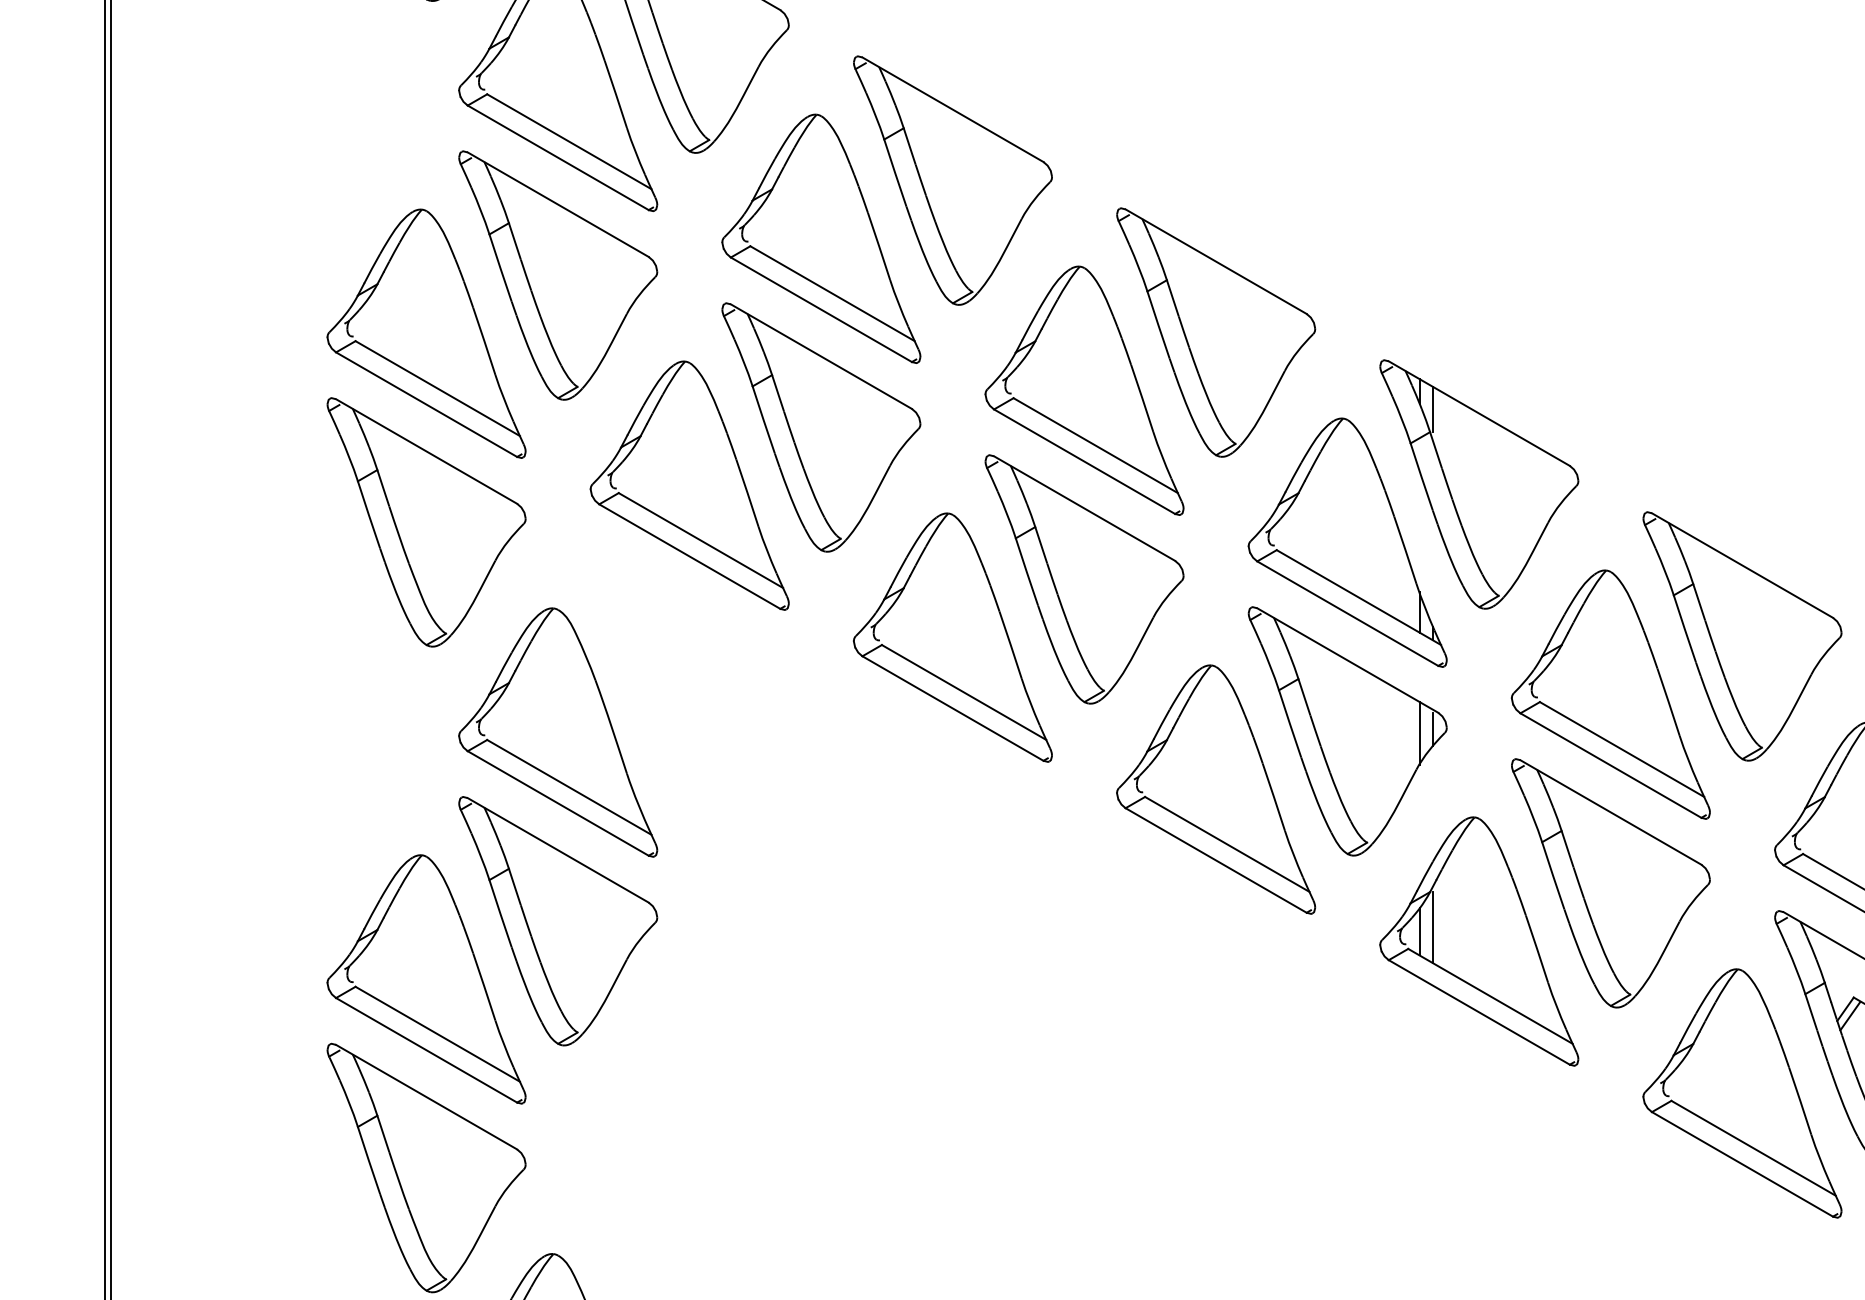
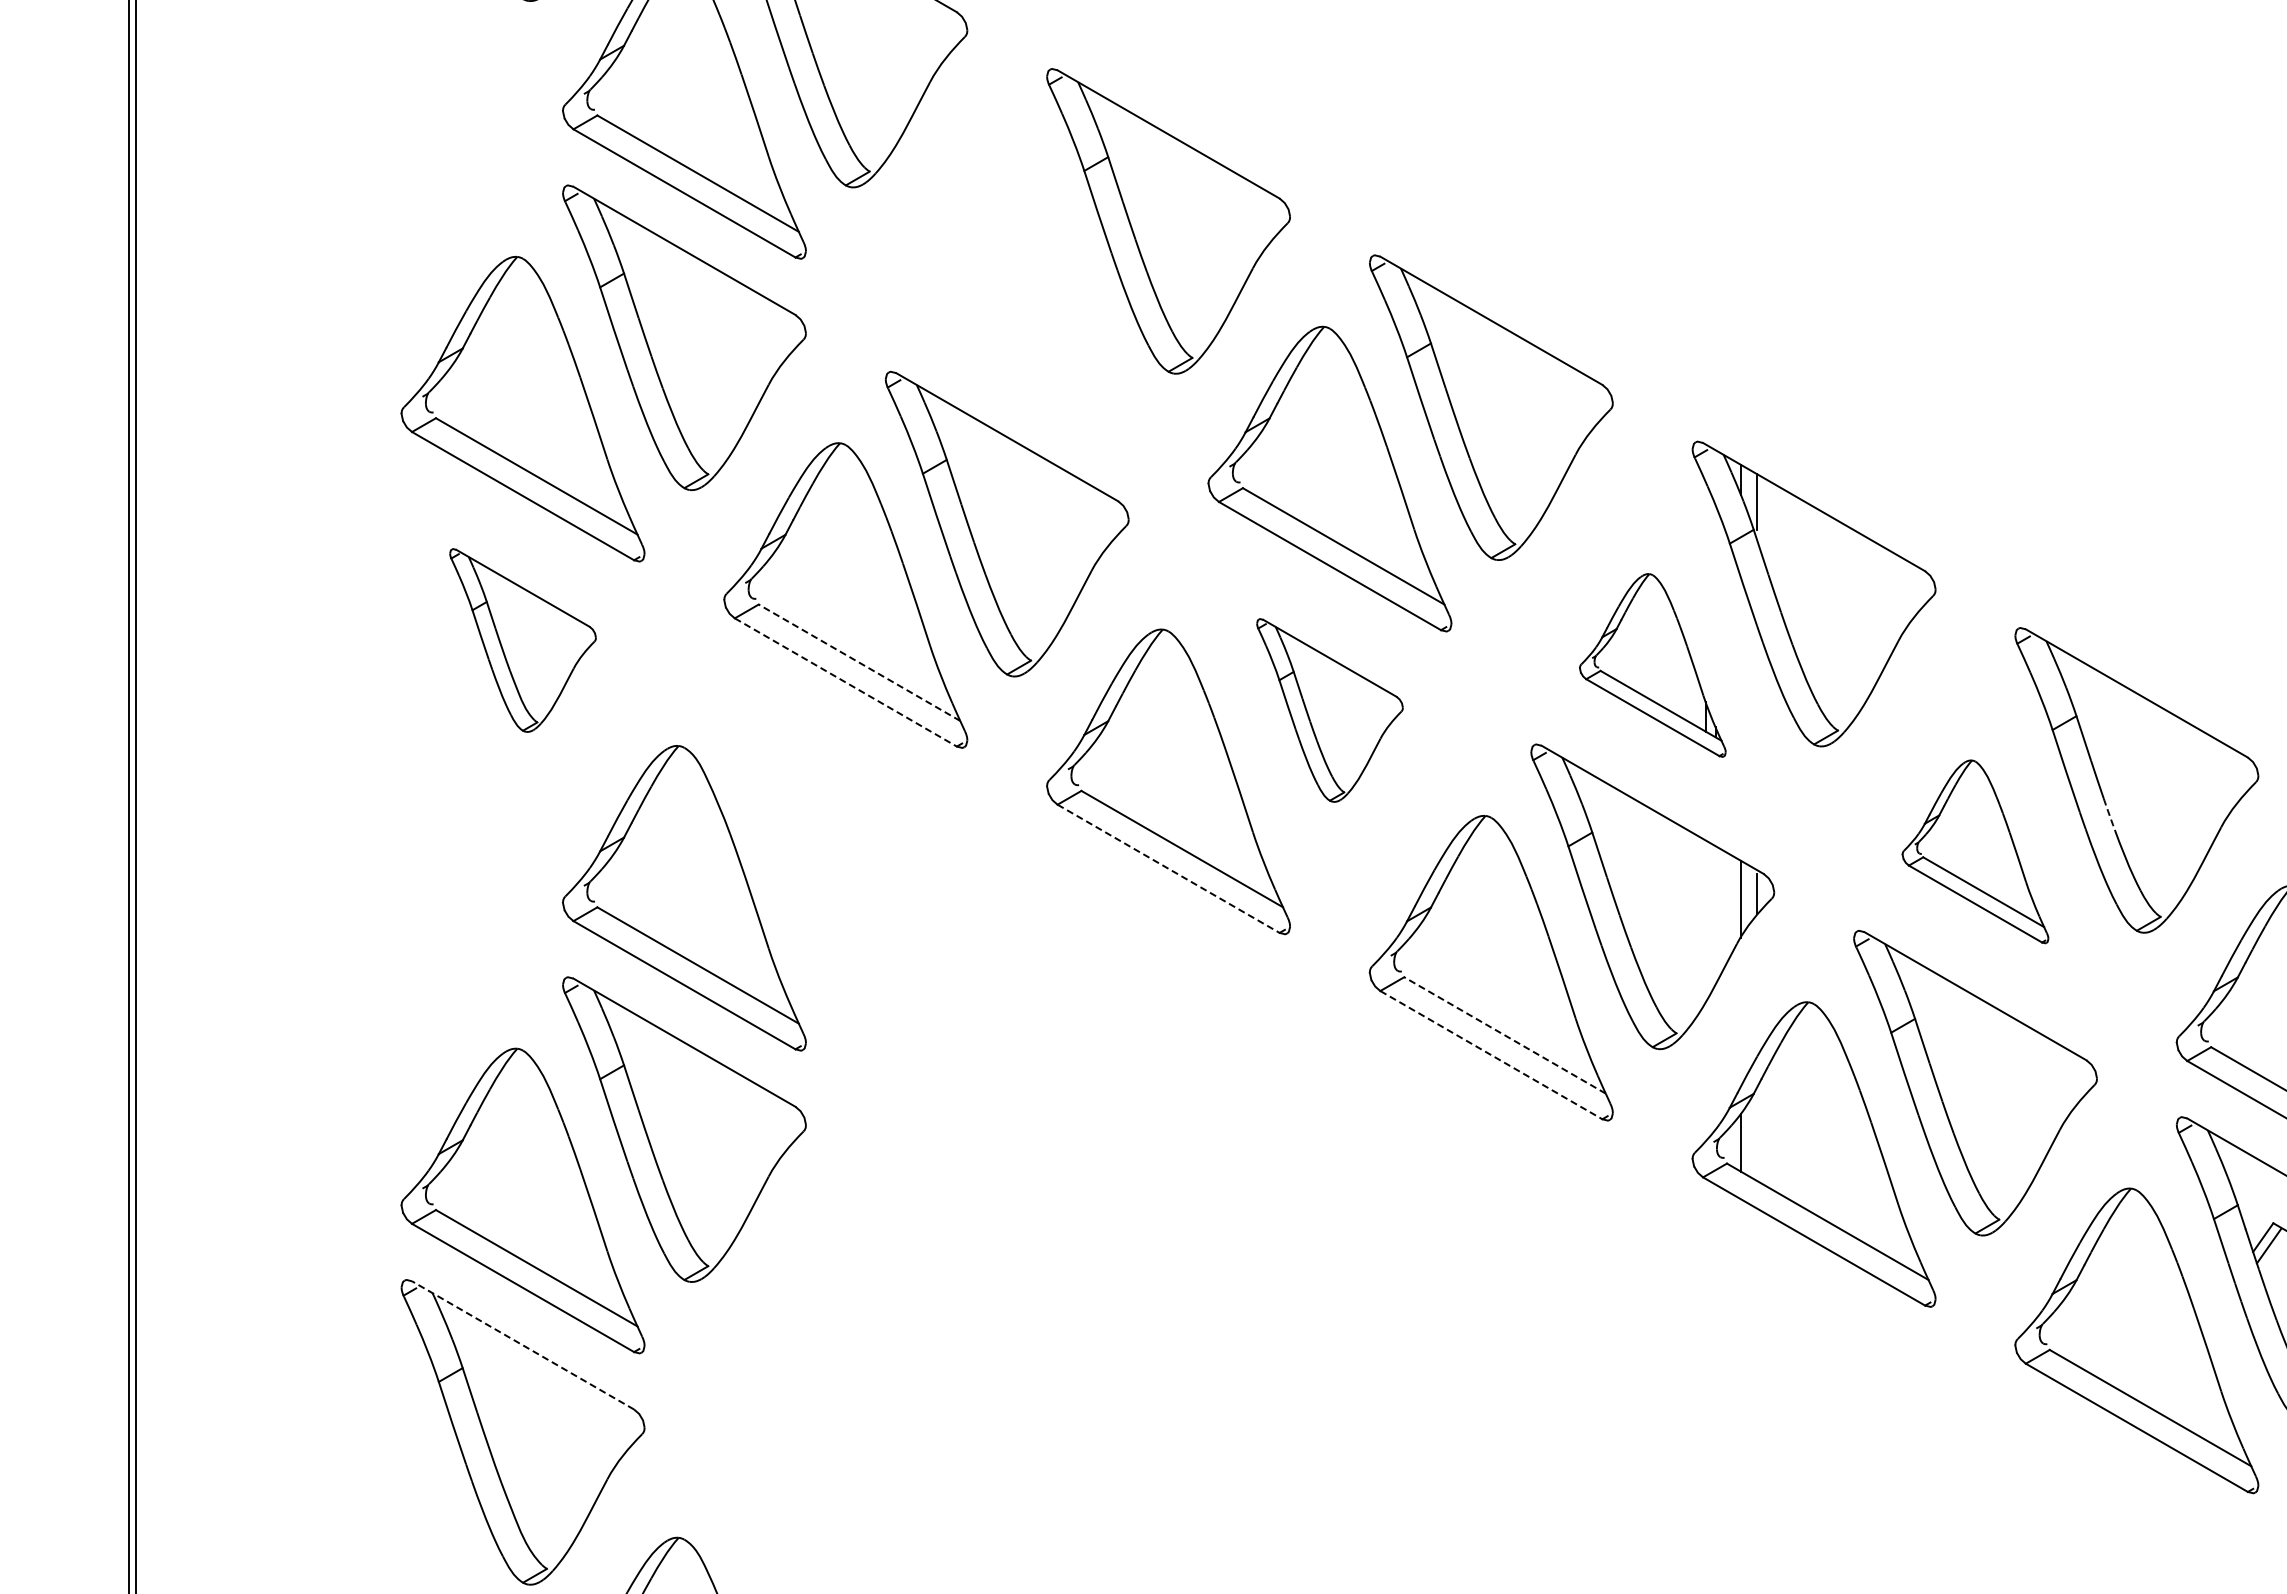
part: (820, 238) -> (1006, 292), removed
part: (426, 522) -> (522, 640), size x0.6
line: (700, 540) -> (859, 662), solid -> dashed
part: (1347, 542) -> (1652, 665), size x0.6
line: (690, 556) -> (846, 682), solid -> dashed
part: (1084, 579) -> (1329, 710), size x0.6
arc: (1720, 664) -> (2109, 814), solid -> dashed
part: (1610, 694) -> (1975, 851), size x0.6
line: (953, 709) -> (1169, 869), solid -> dashed
line: (1226, 844) -> (1504, 1035), solid -> dashed
line: (1216, 860) -> (1491, 1055), solid -> dashed
line: (1433, 927) -> (1757, 1137), removed
line: (426, 1097) -> (522, 1345), solid -> dashed

